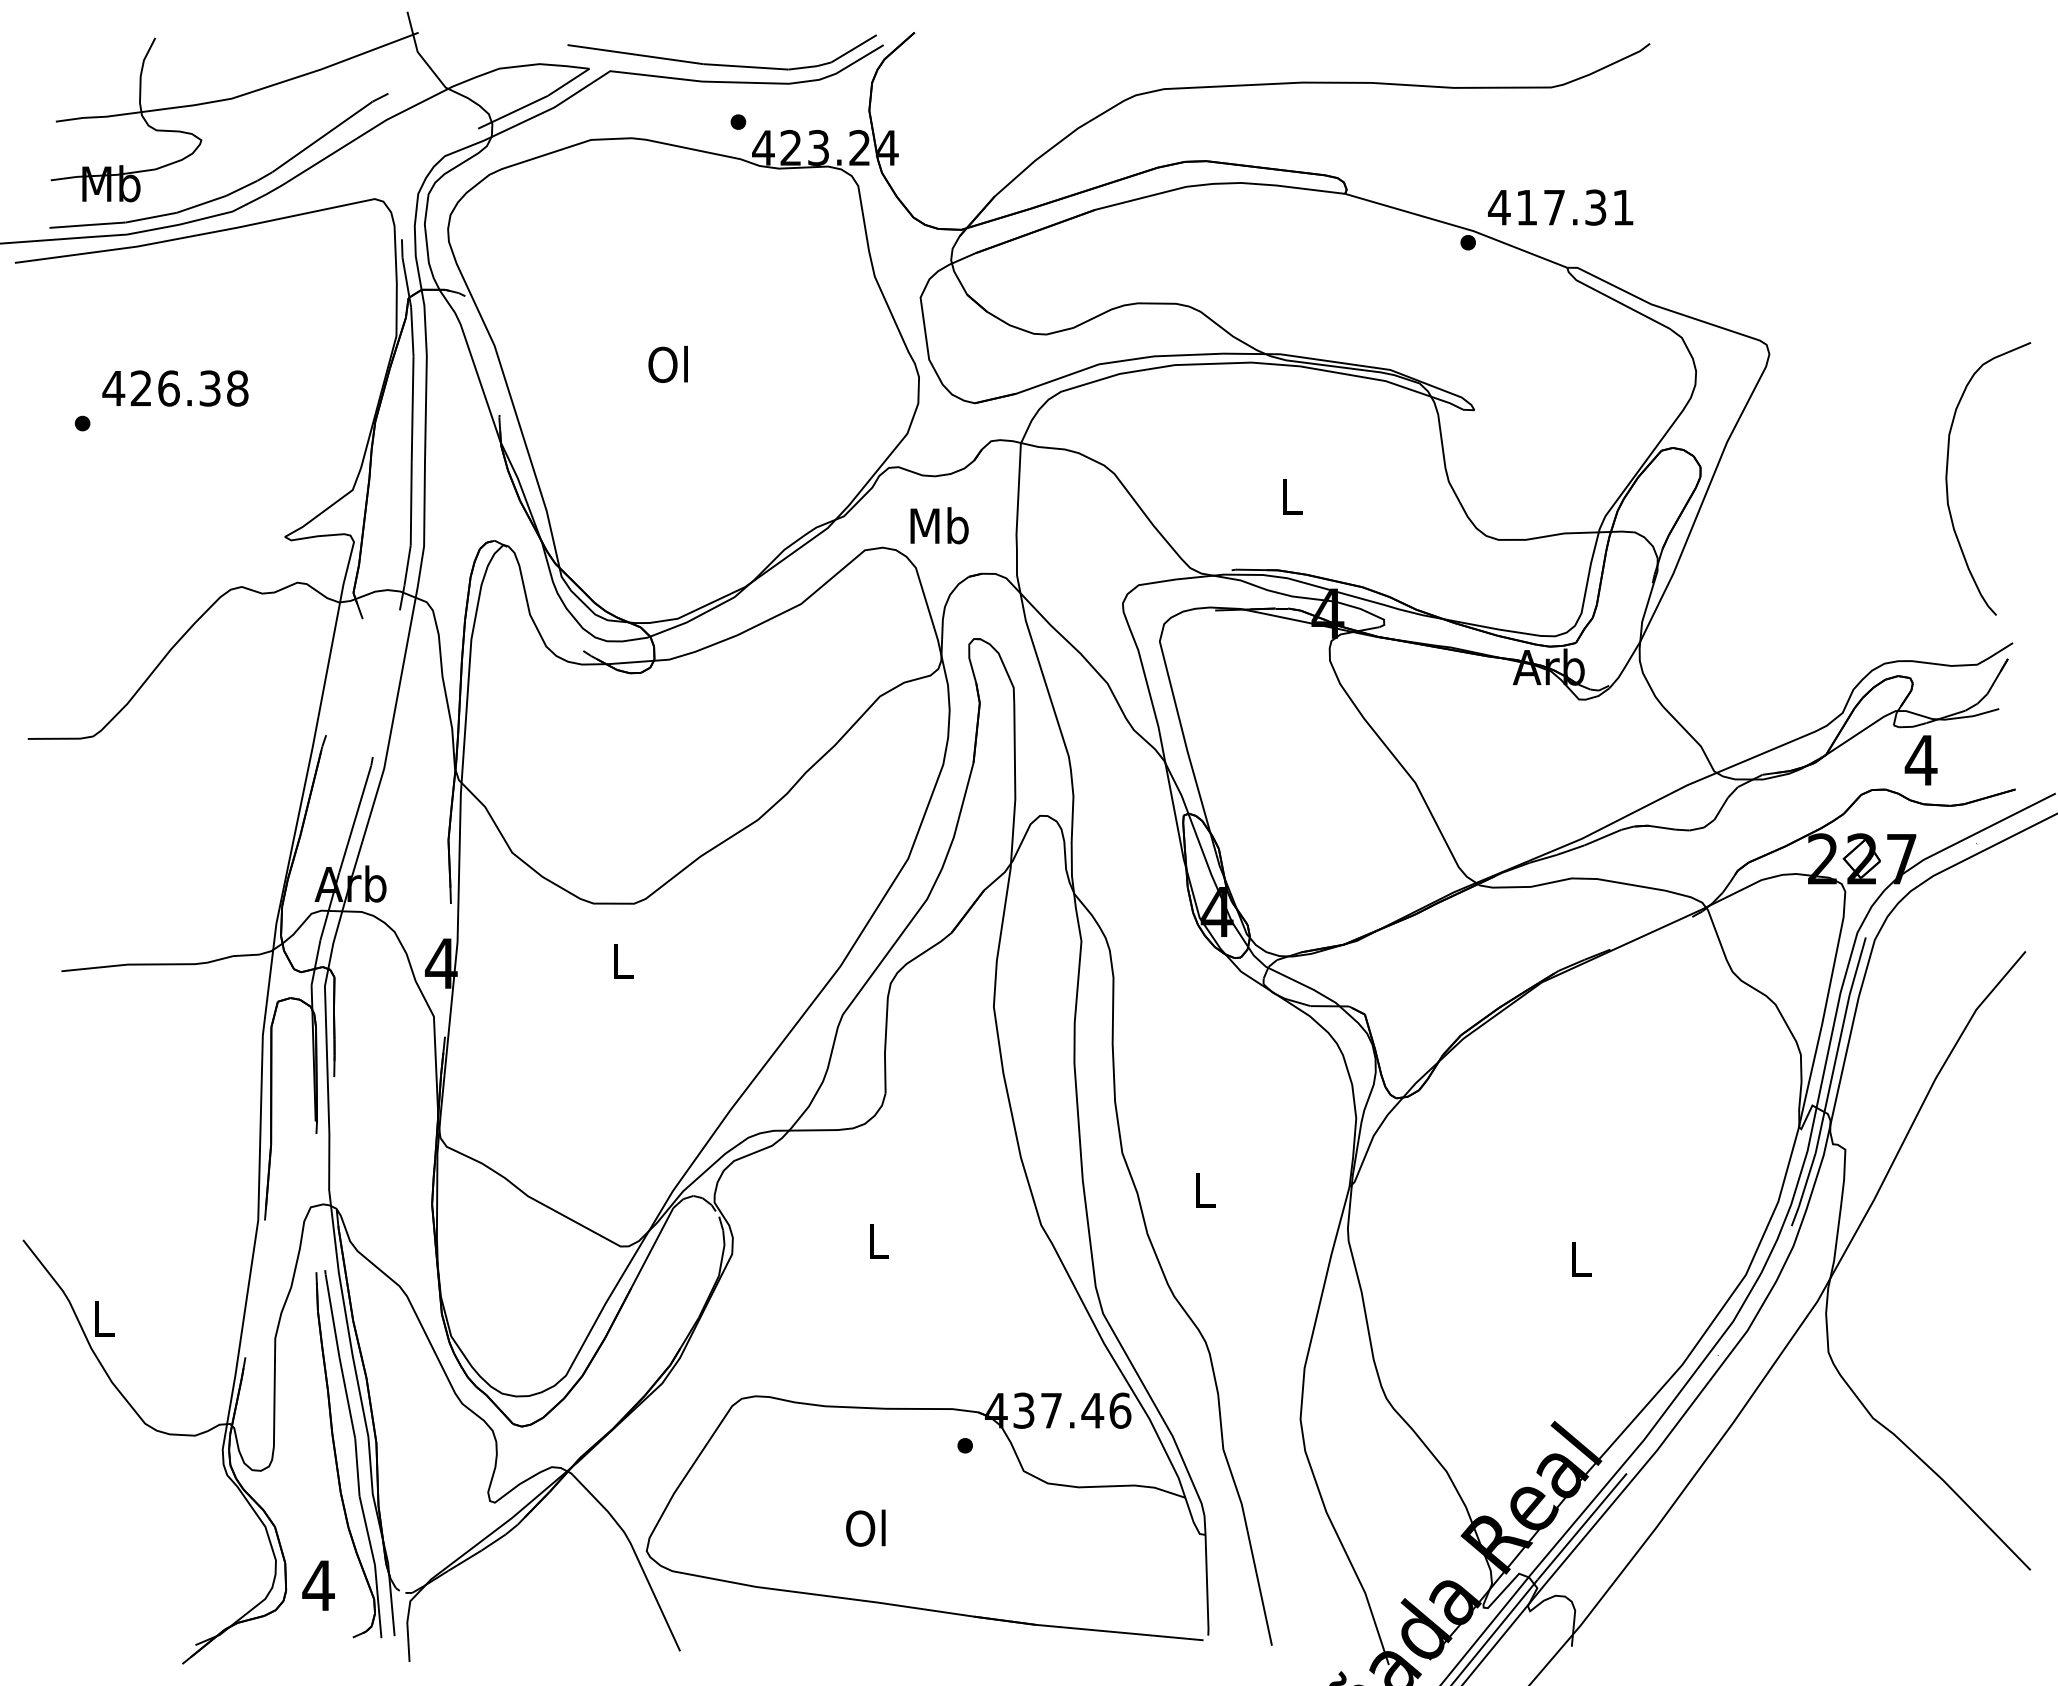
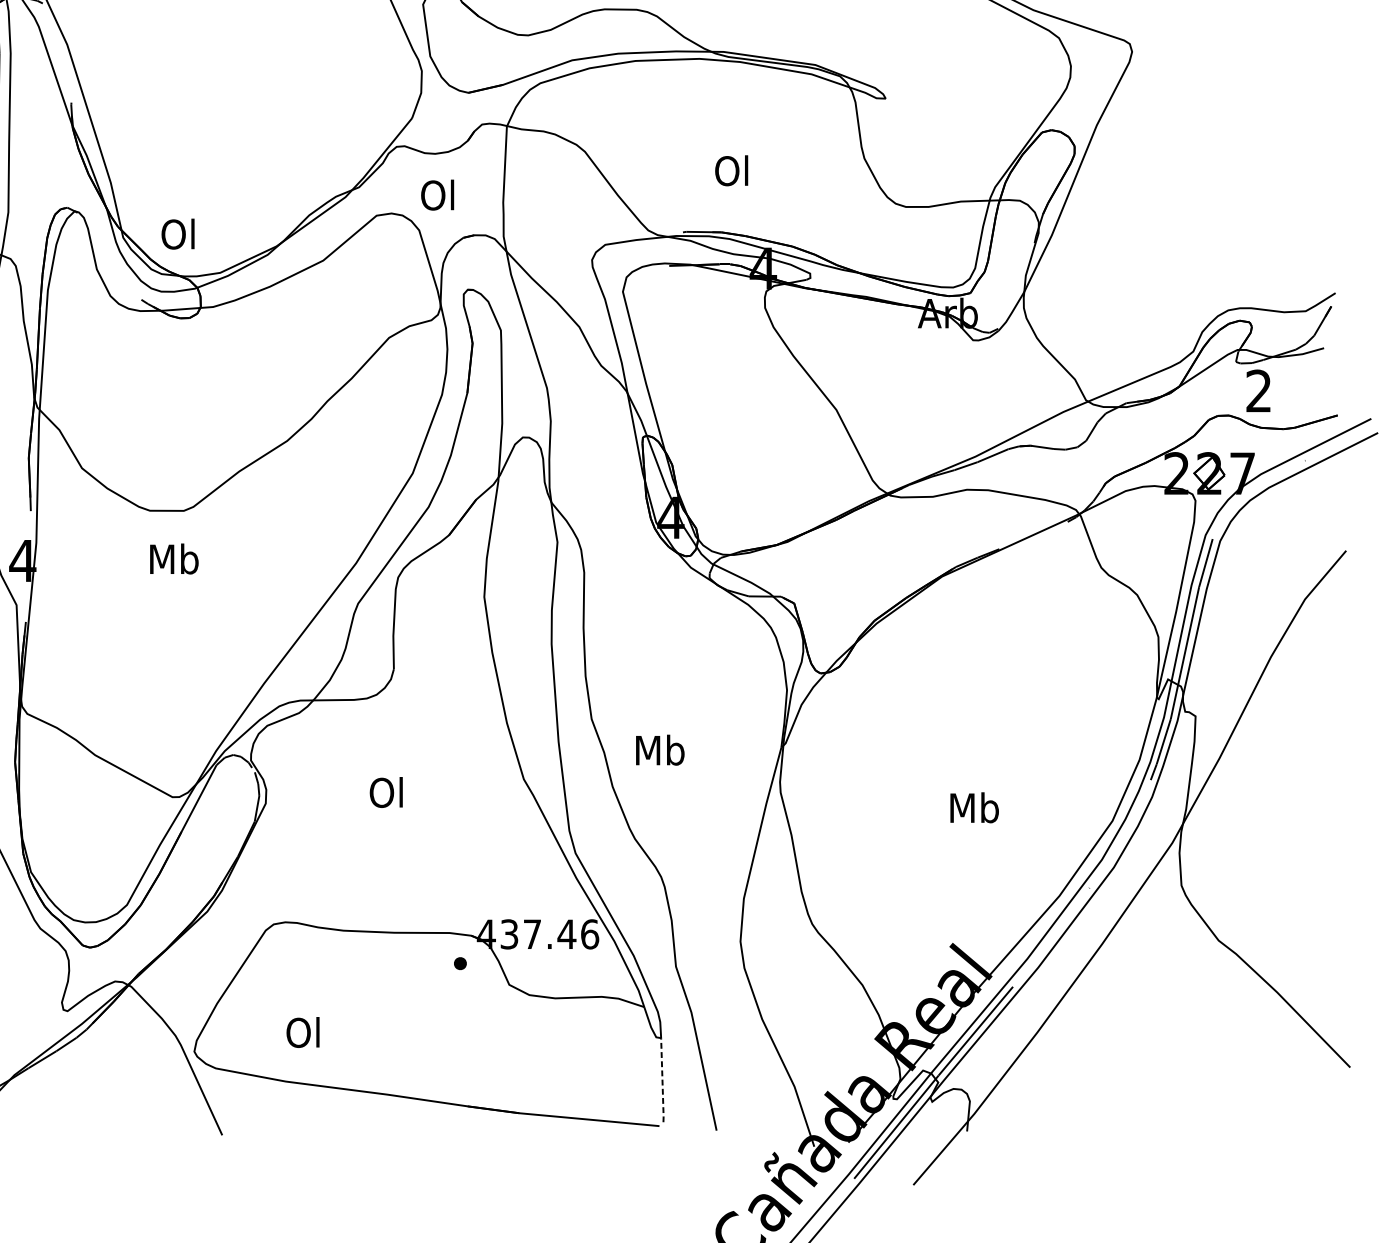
text: (667, 363) -> (177, 233), moved
curve: (1947, 478) -> (1280, 155), removed
text: (1289, 496) -> (731, 170), L -> Ol
text: (939, 525) -> (438, 194), Mb -> Ol
text: (1920, 759) -> (1258, 390), 4 -> 2
text: (622, 960) -> (174, 558), L -> Mb
text: (1204, 1189) -> (660, 749), L -> Mb
text: (876, 1240) -> (386, 792), L -> Ol
text: (1580, 1258) -> (974, 807), L -> Mb
text: (865, 1527) -> (302, 1031), moved
line: (1207, 1585) -> (662, 1080), solid -> dashed

